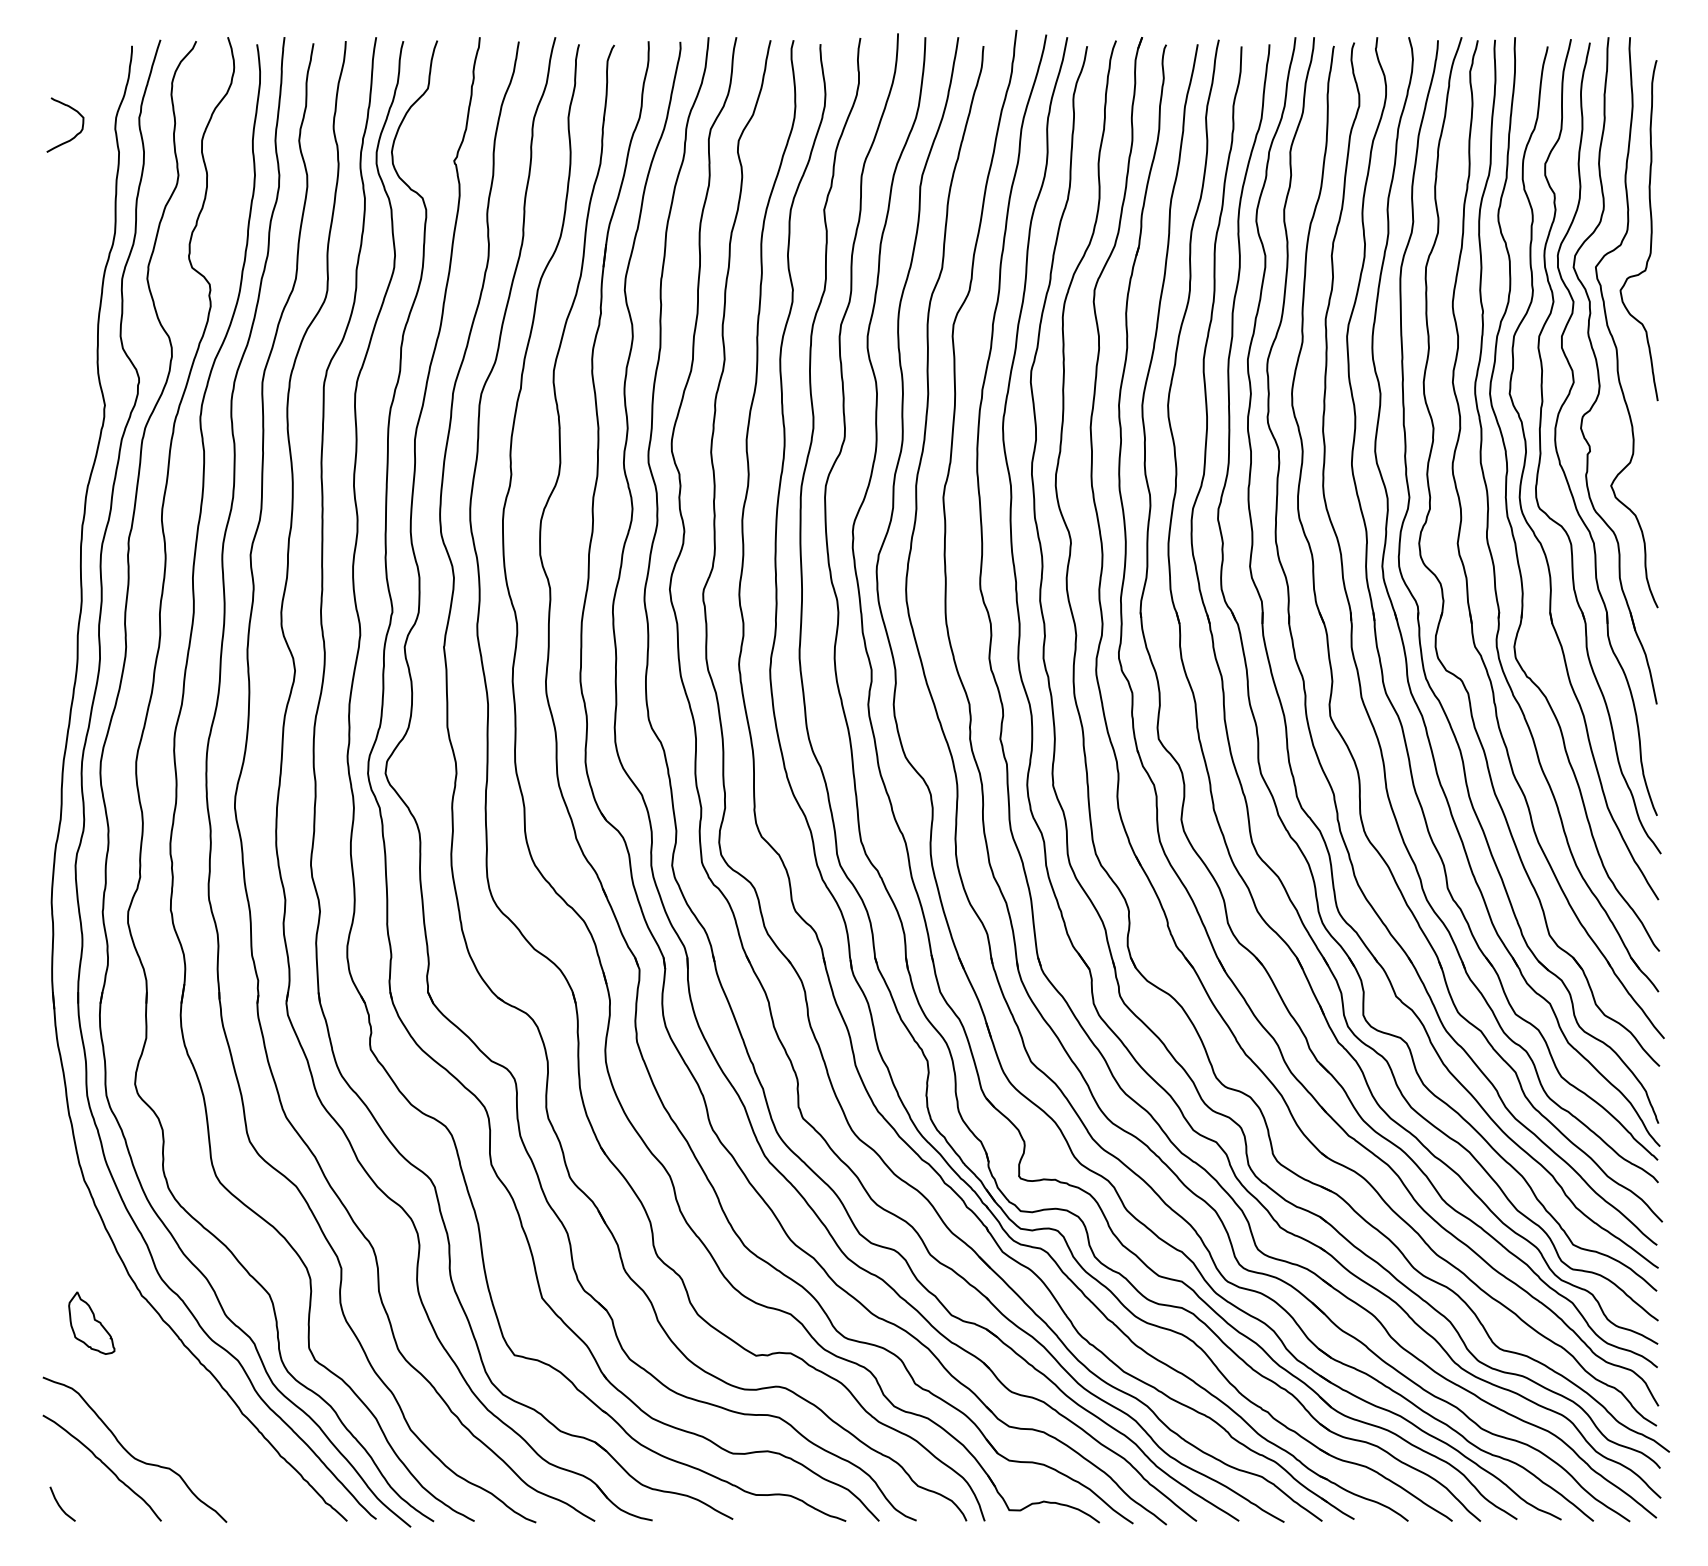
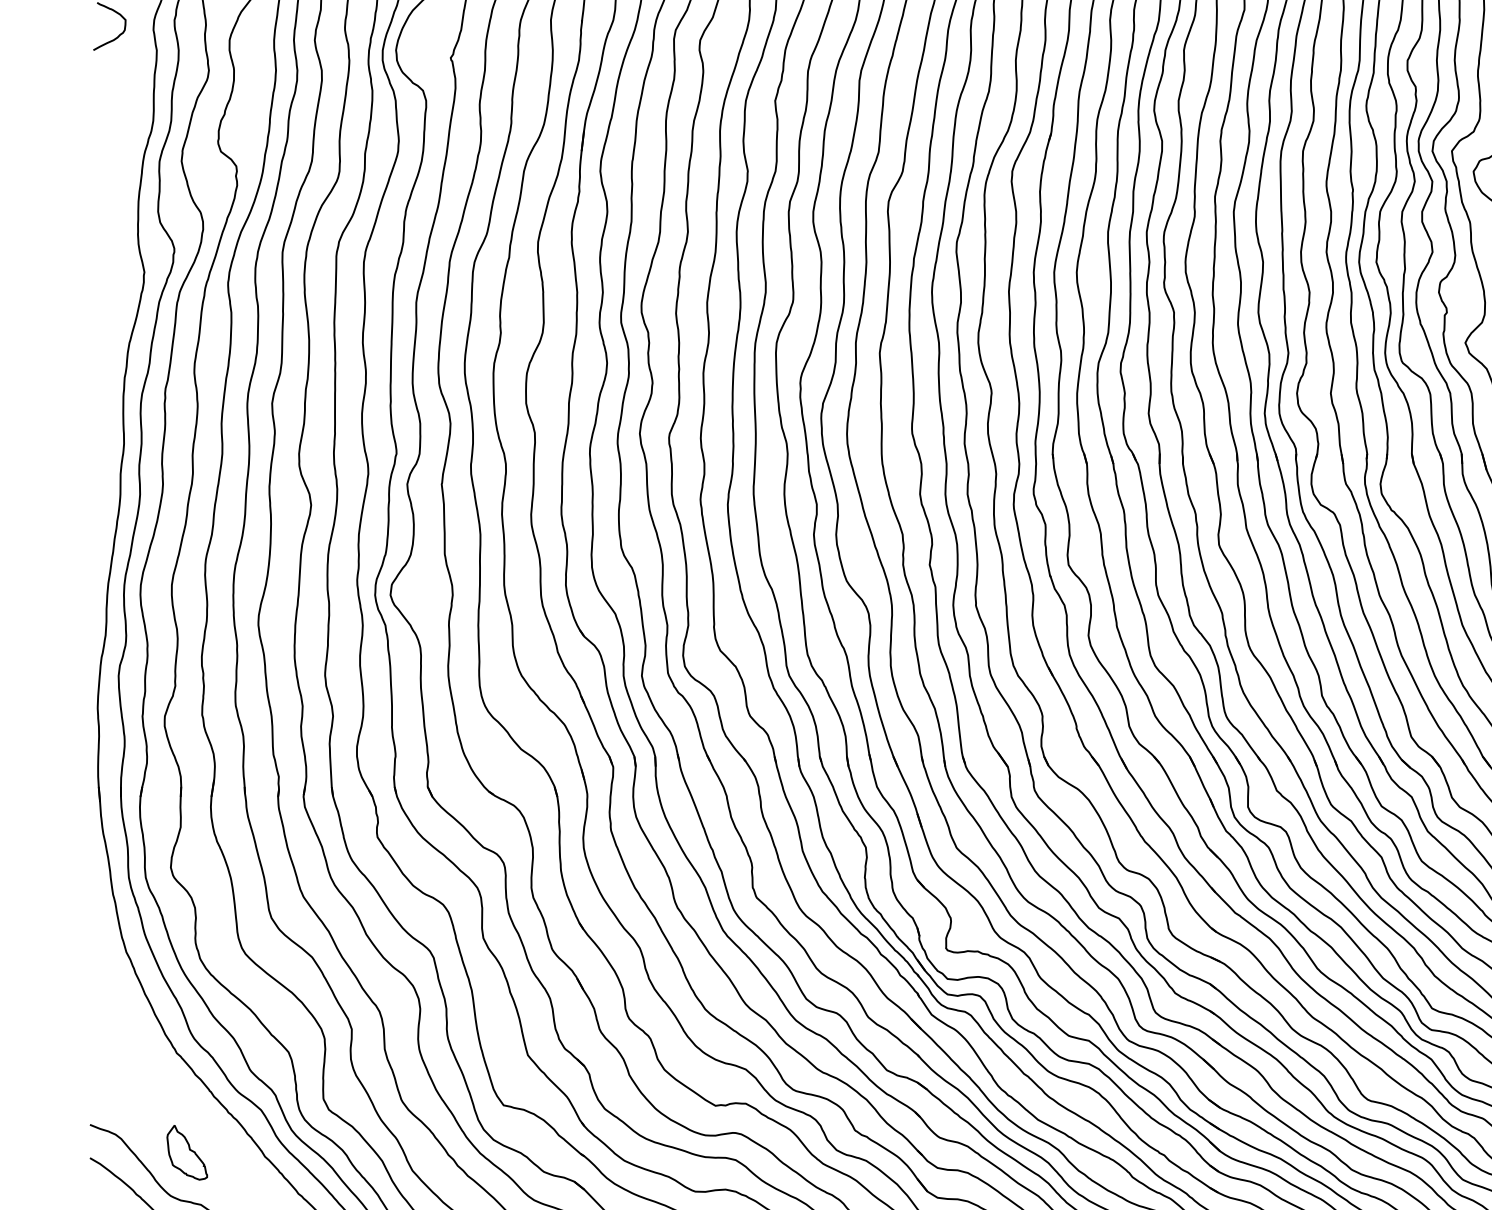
part: (91, 1322) -> (187, 1152), moved

